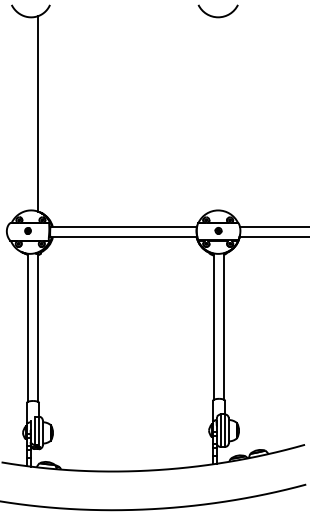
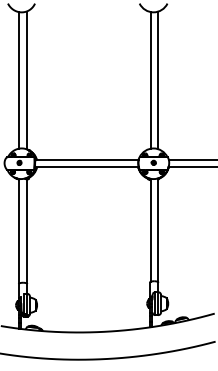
line: (27, 113) -> (19, 80), added
line: (214, 113) -> (150, 80), added
line: (224, 113) -> (157, 80), added

